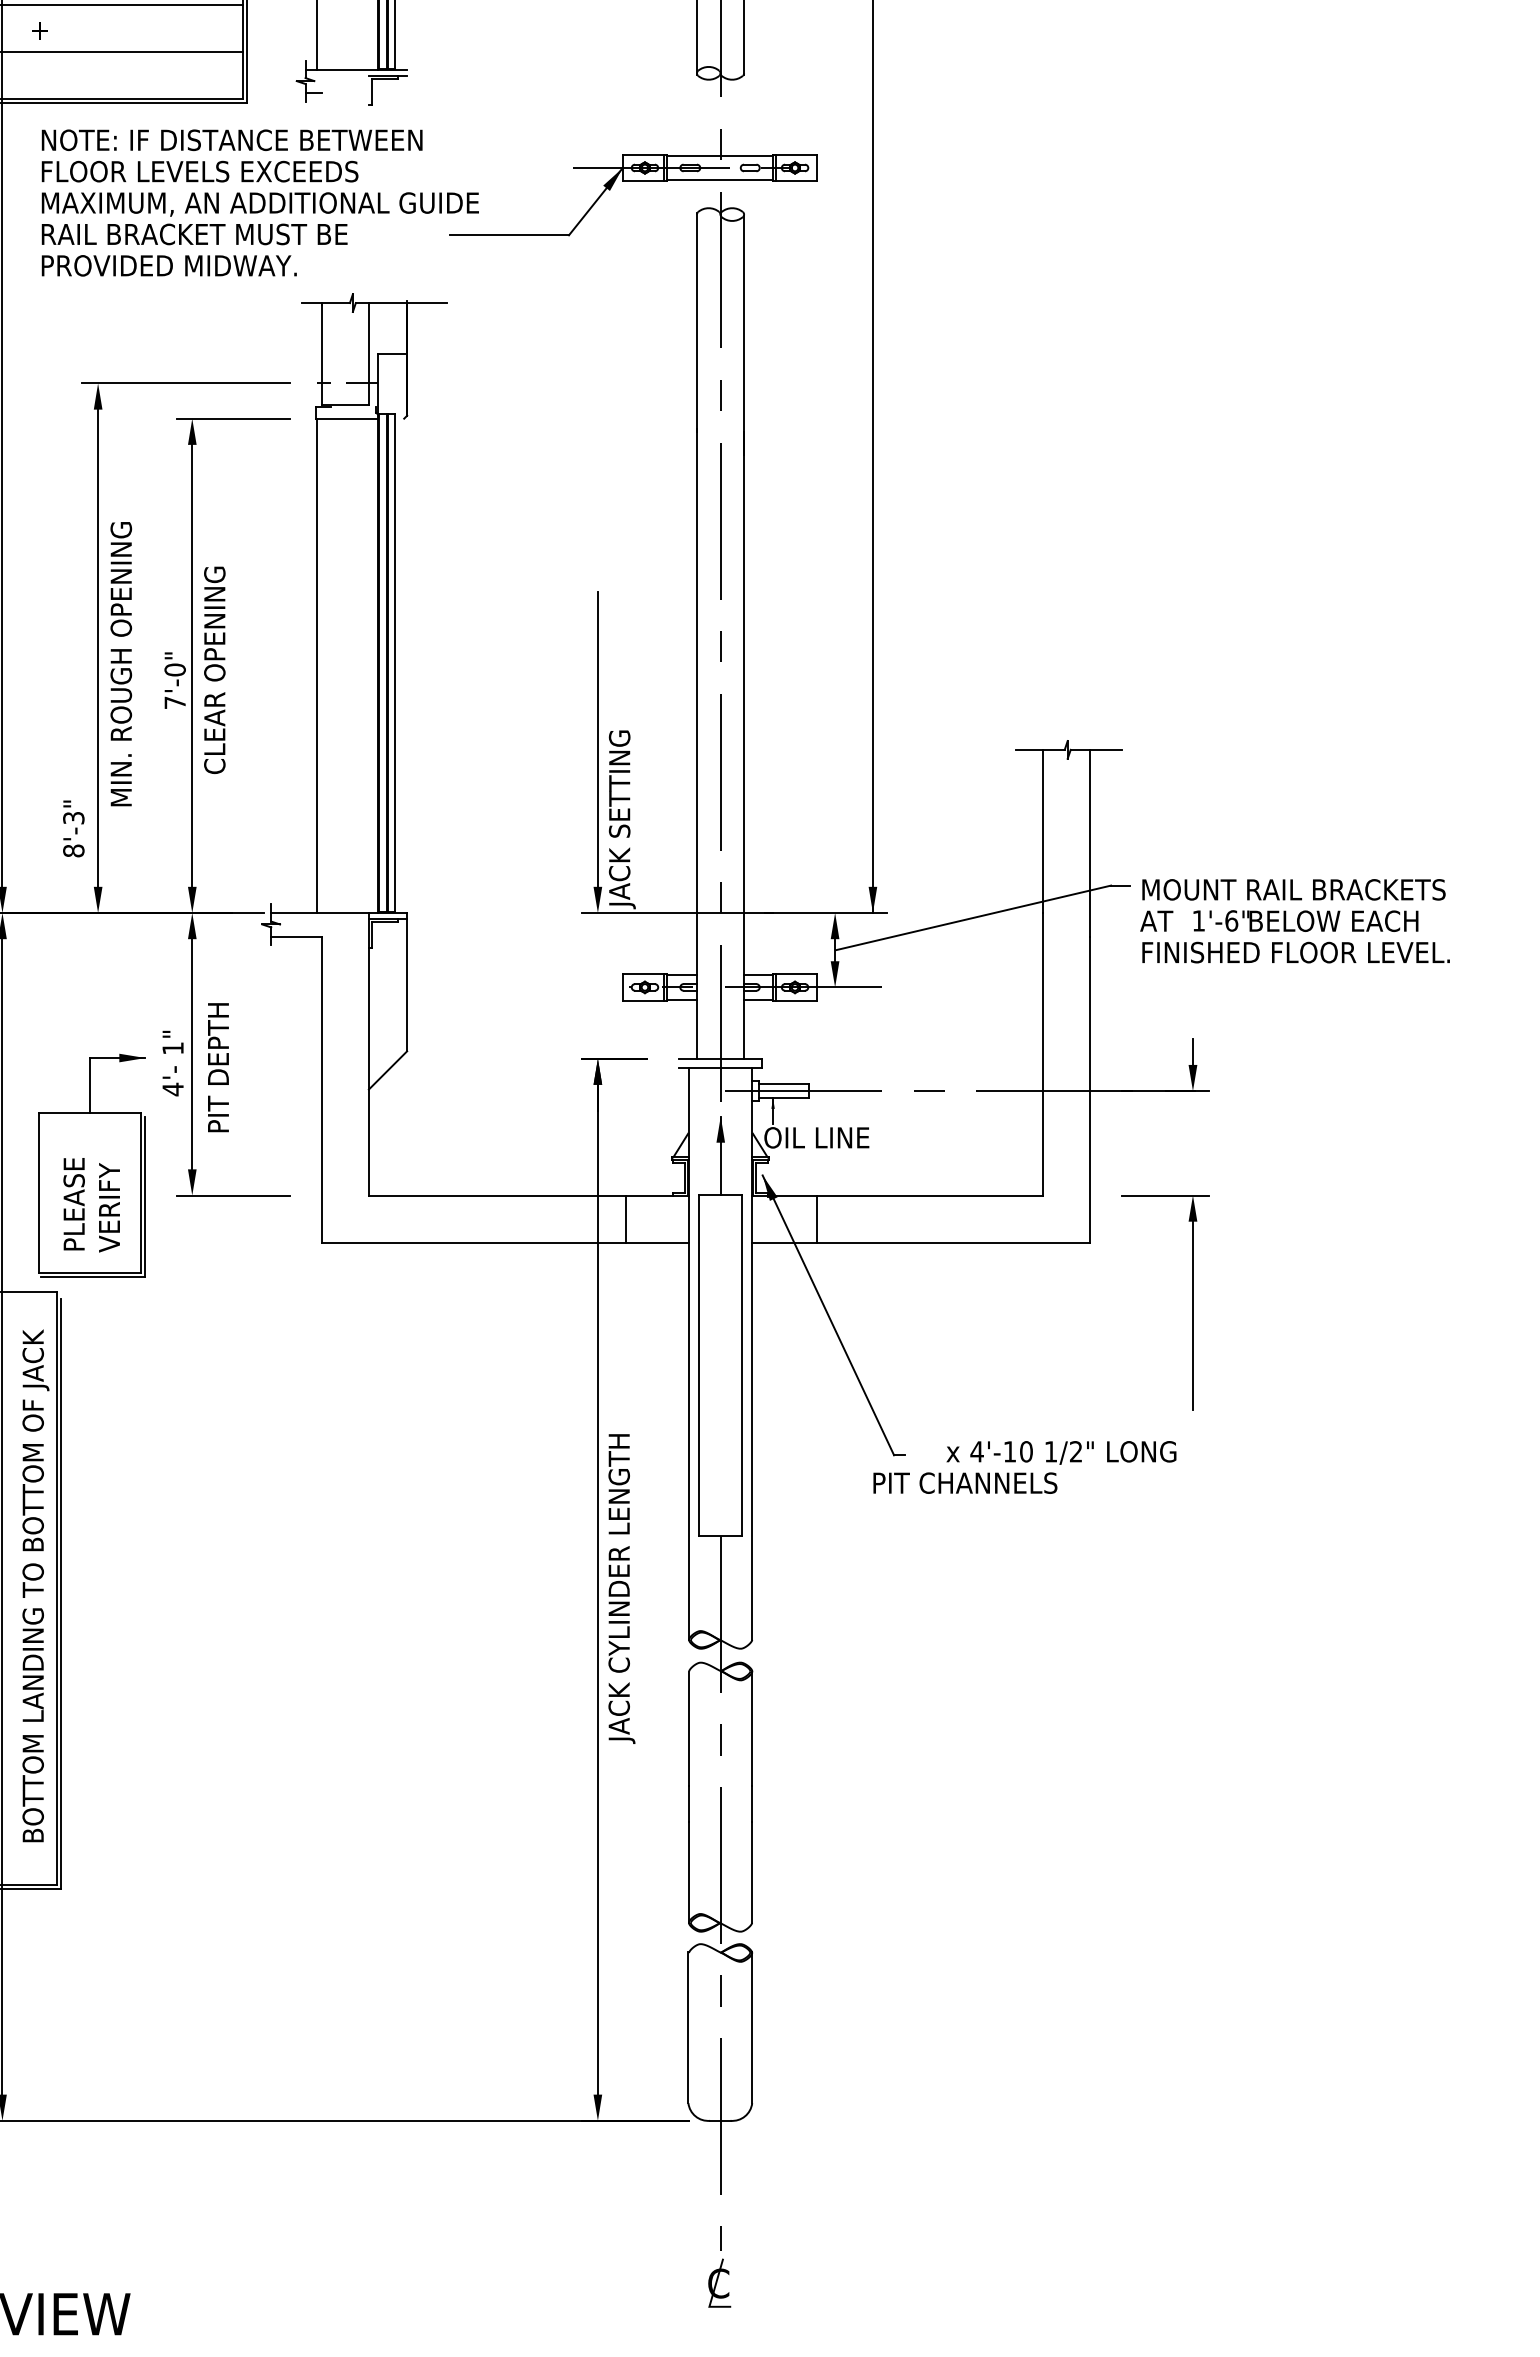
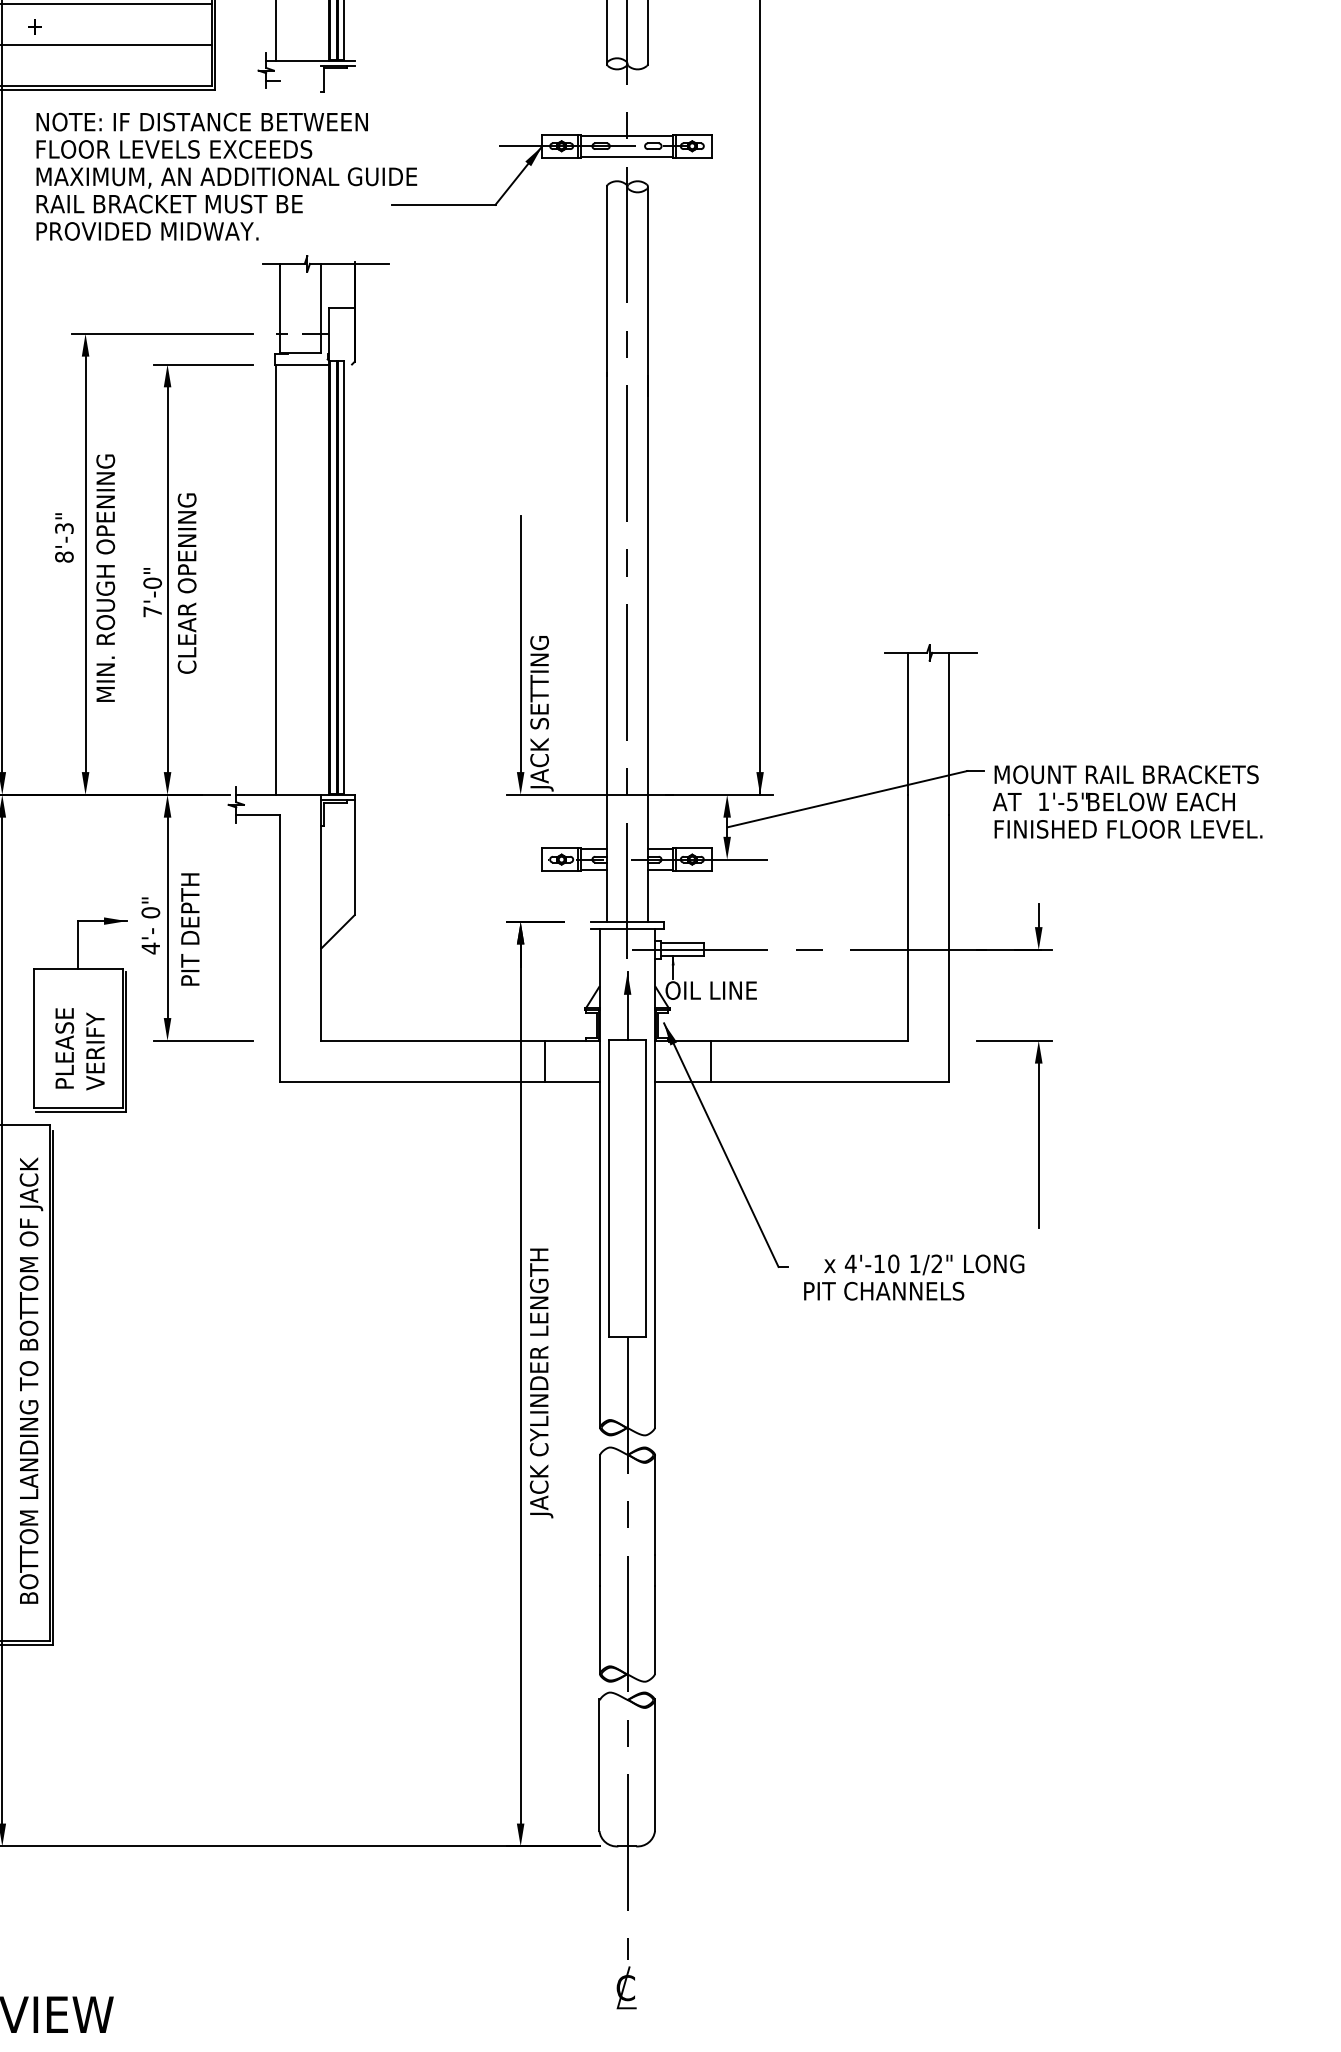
text: (73, 828) -> (64, 537), moved
text: (1231, 920) -> (1072, 801), 1'-6" -> 1'-5"
text: (172, 1048) -> (150, 912), 1" -> 0"
text: (965, 1482) -> (884, 1290), moved

